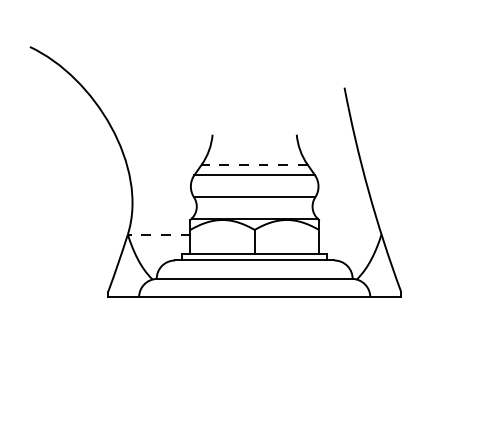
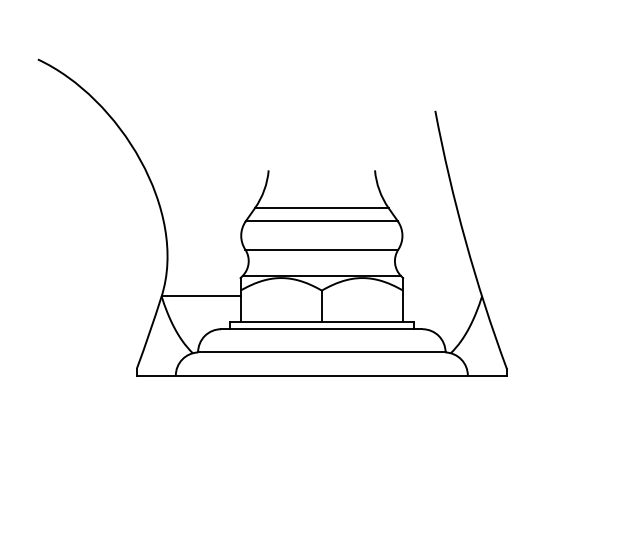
line: (254, 164) -> (321, 207), dashed -> solid
line: (158, 234) -> (200, 296), dashed -> solid

